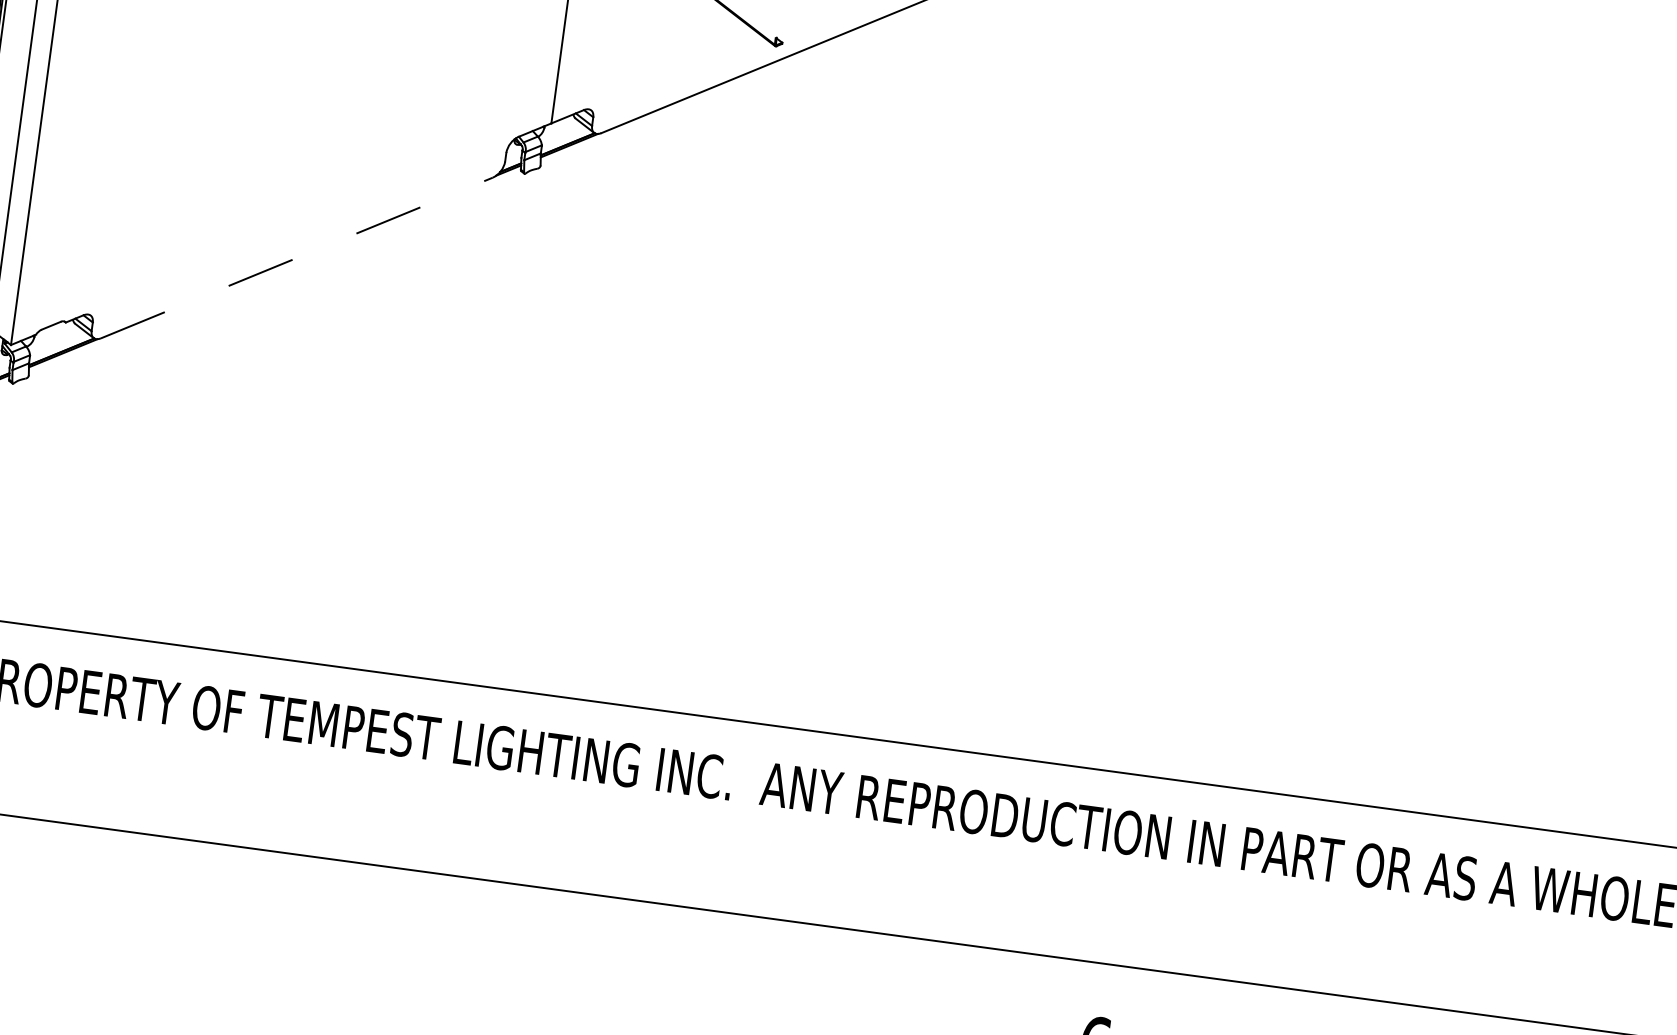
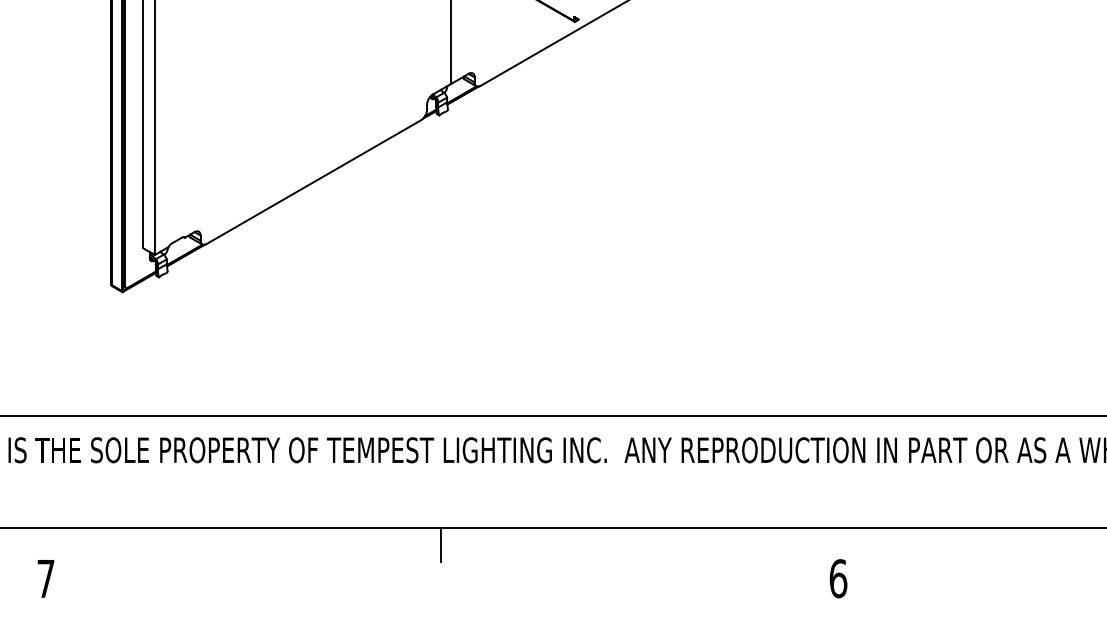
line: (296, 258) -> (313, 182), dashed -> solid
line: (429, 902) -> (441, 545), added

